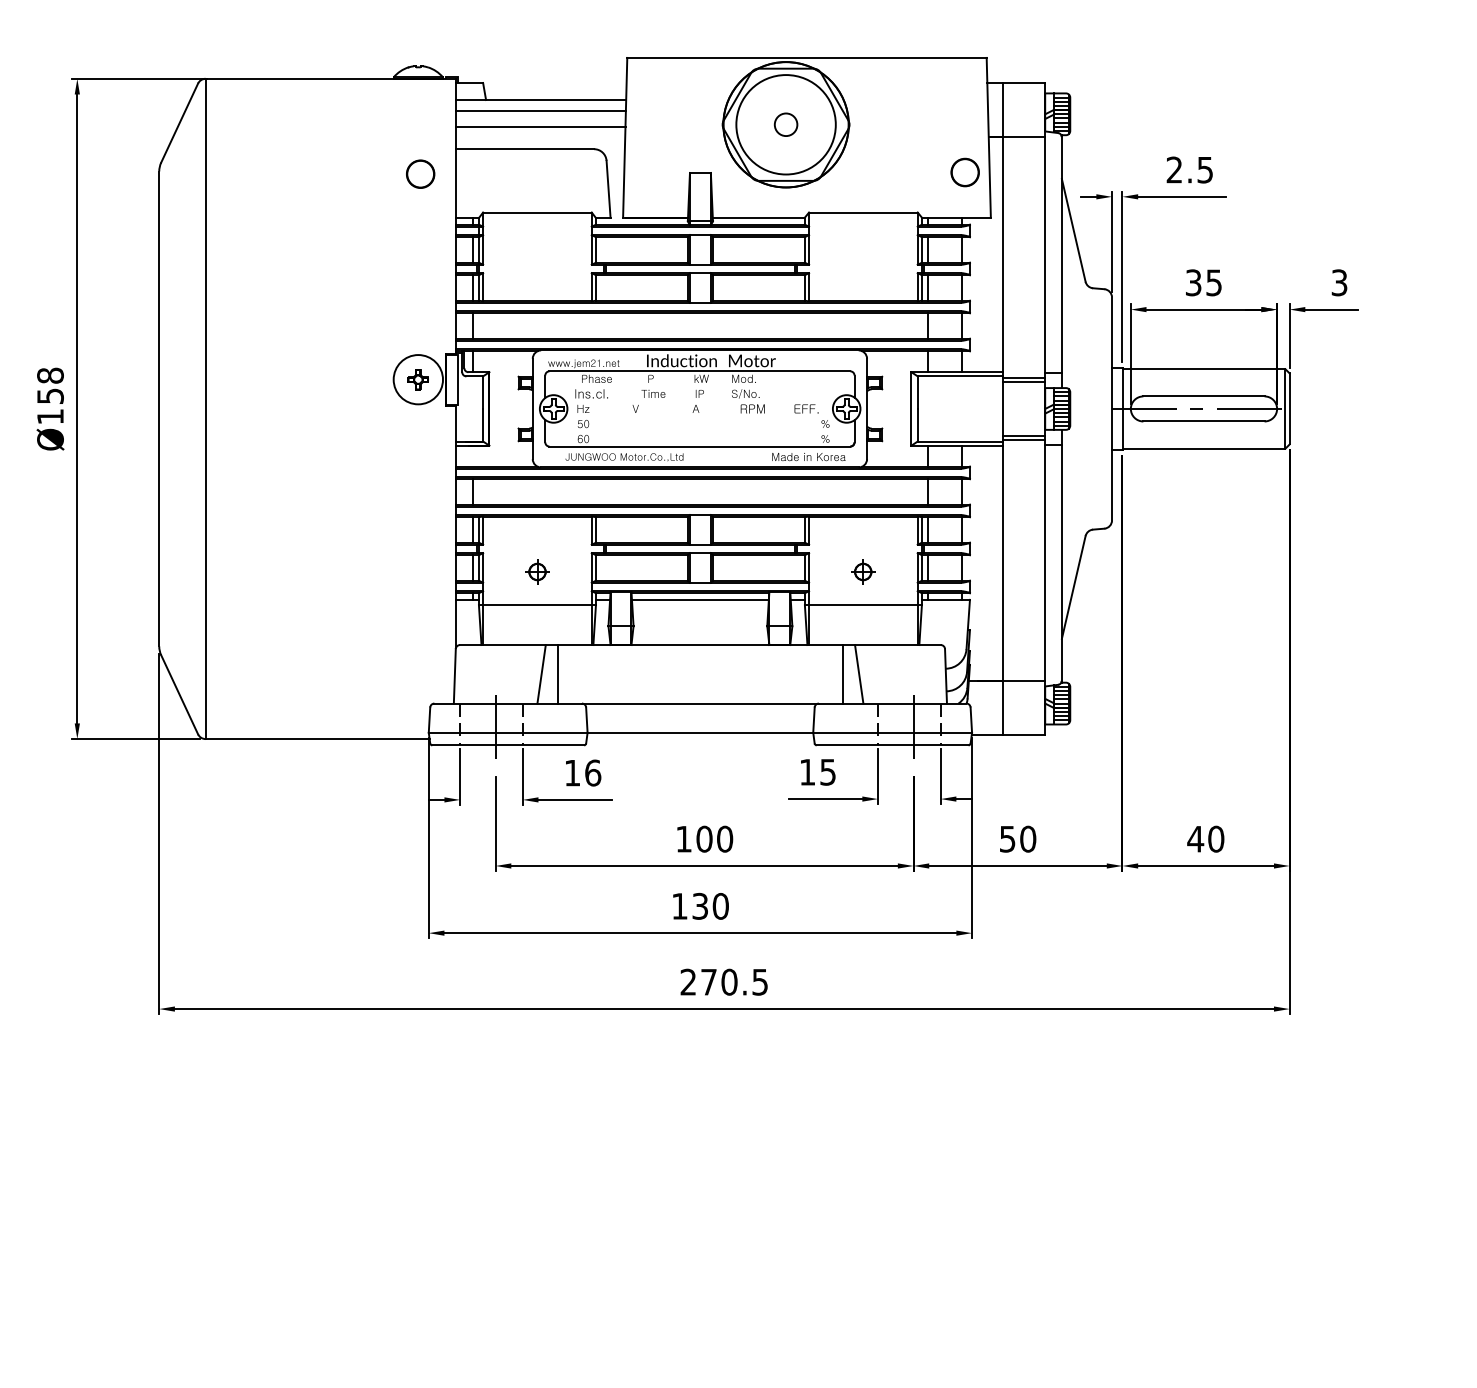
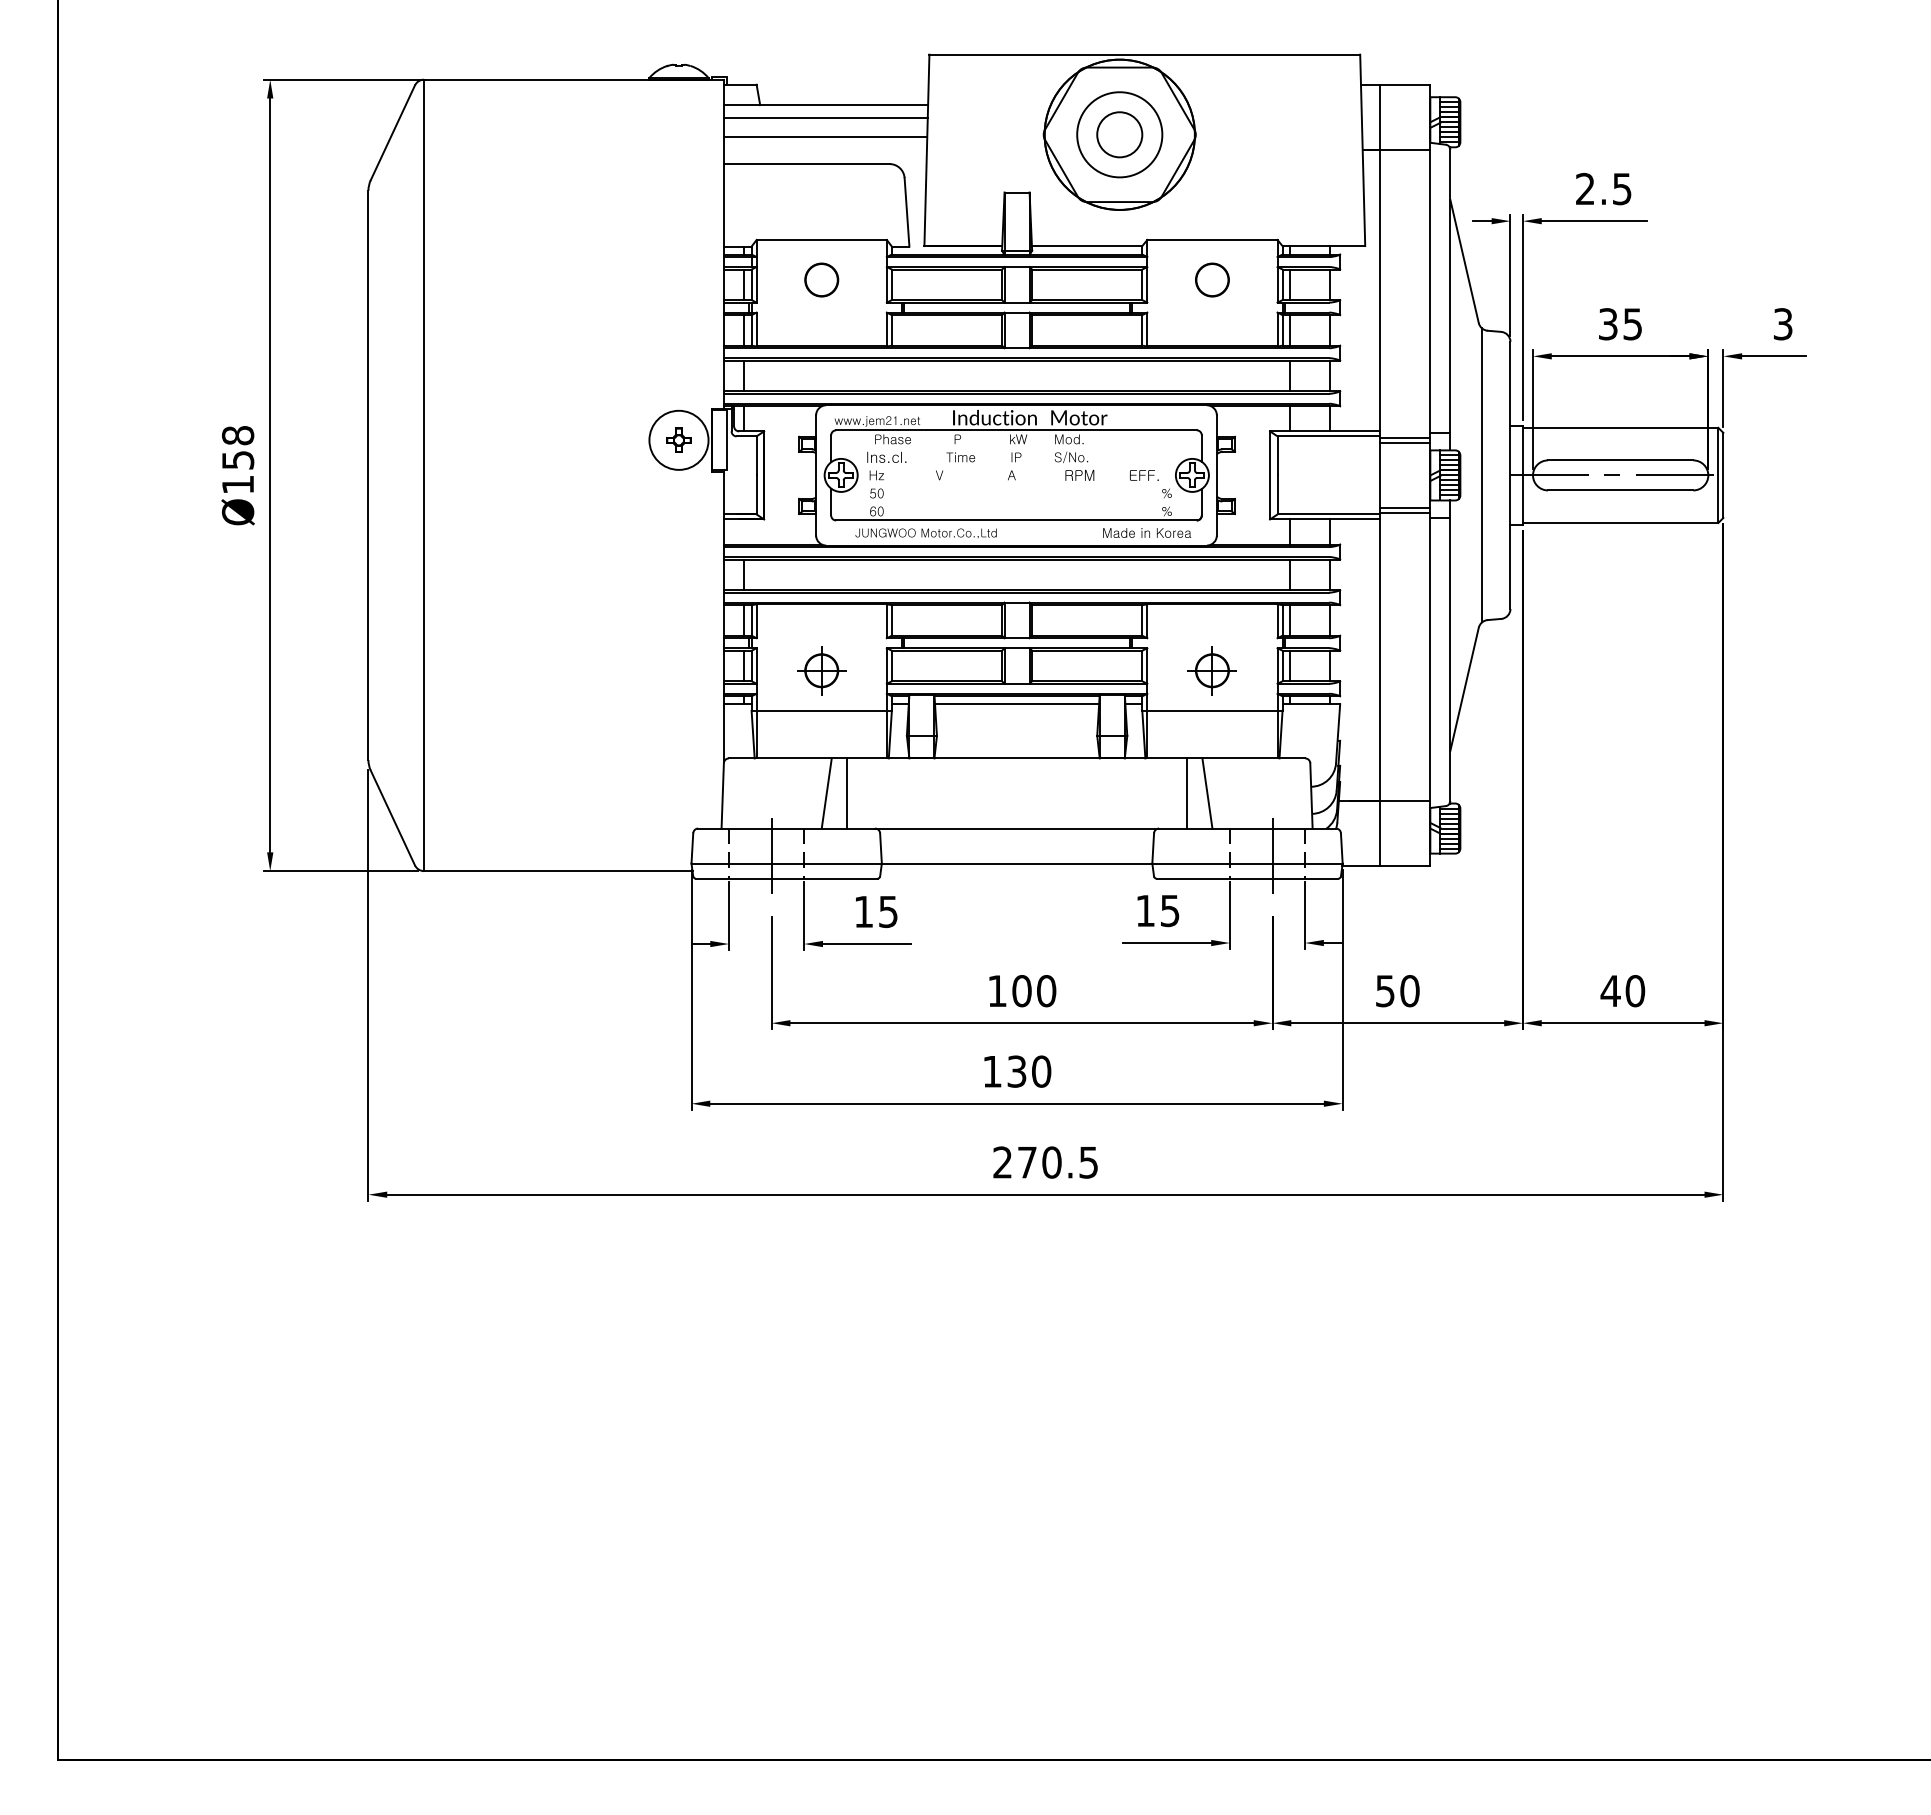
circle: (785, 124) -> (1119, 134), size x0.71
circle: (785, 124) -> (1119, 134), size x1.67
circle: (965, 172) -> (1212, 279), moved
circle: (420, 173) -> (821, 279), moved
line: (1087, 409) -> (1481, 475), added
part: (537, 571) -> (821, 670), size x1.67
part: (862, 571) -> (1211, 670), size x1.67
text: (593, 772) -> (888, 911), 16 -> 15

